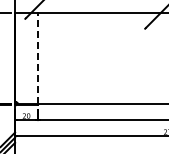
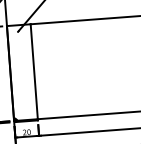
line: (38, 58) -> (34, 71), dashed -> solid

